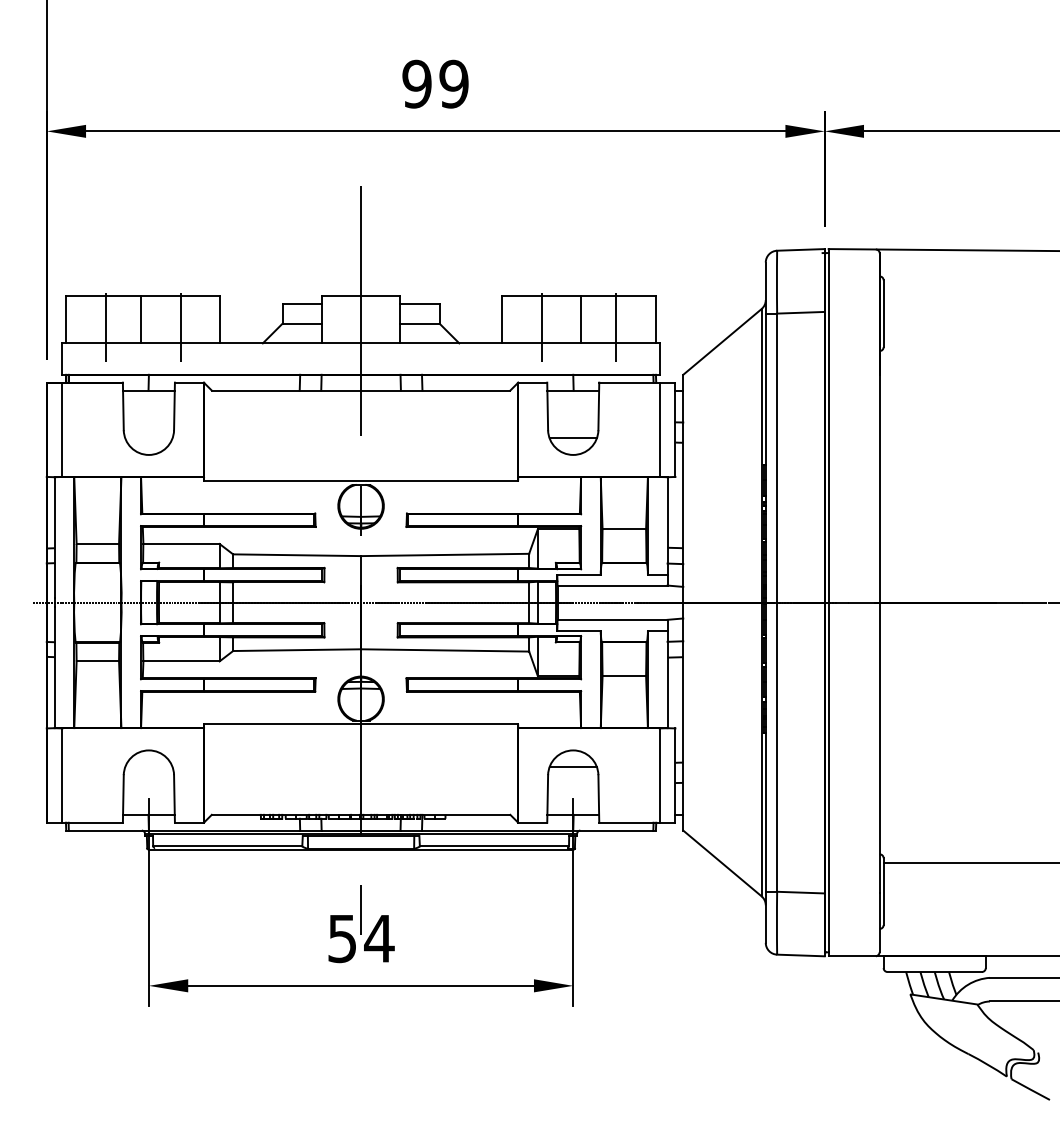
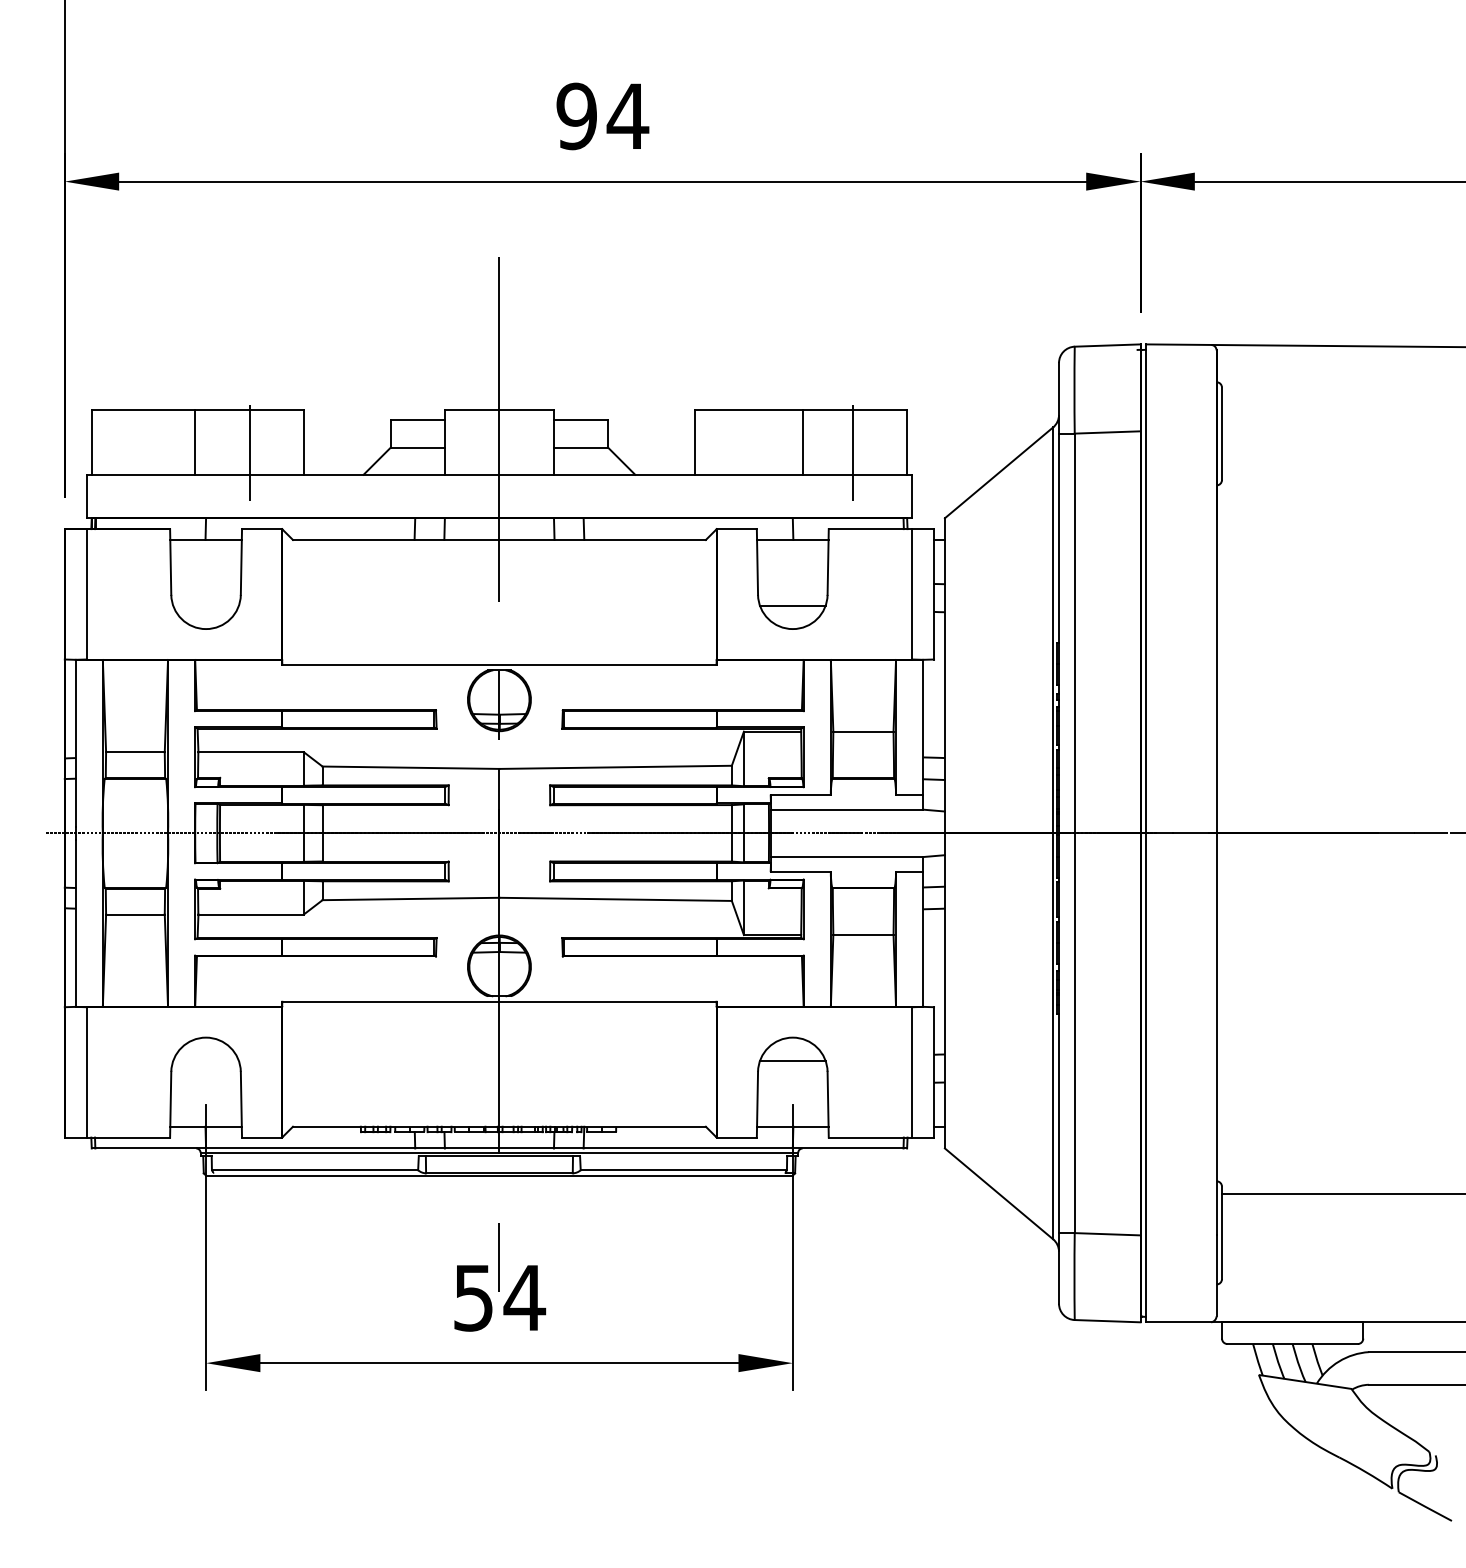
text: (453, 84) -> (627, 116), 99 -> 94
line: (105, 327) -> (146, 452), removed
line: (541, 327) -> (749, 452), removed

